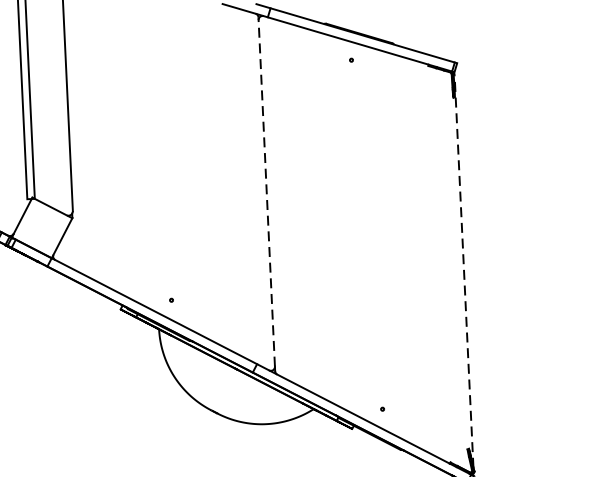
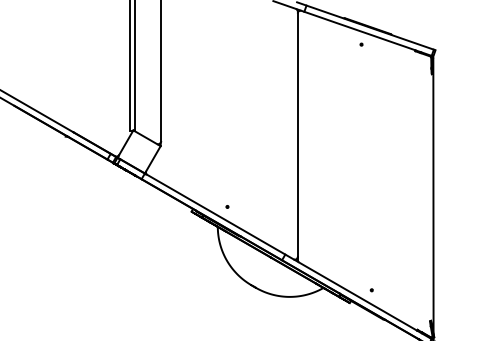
line: (266, 192) -> (297, 134), dashed -> solid
line: (464, 271) -> (433, 196), dashed -> solid

